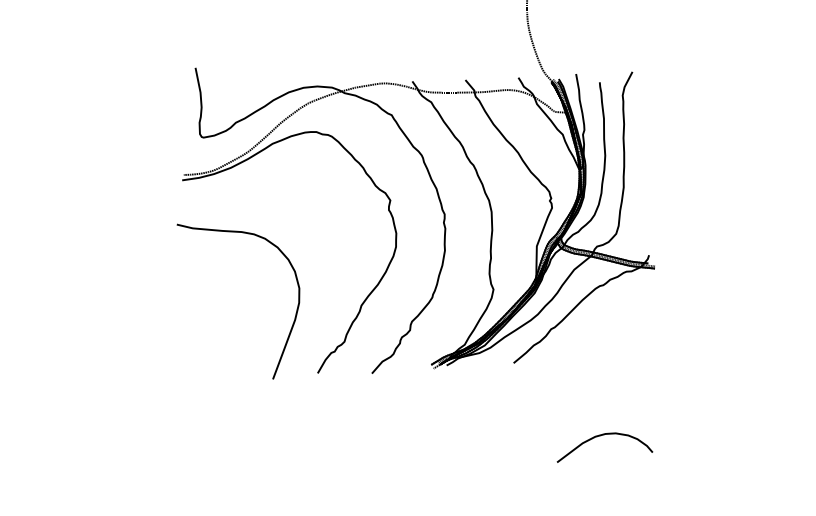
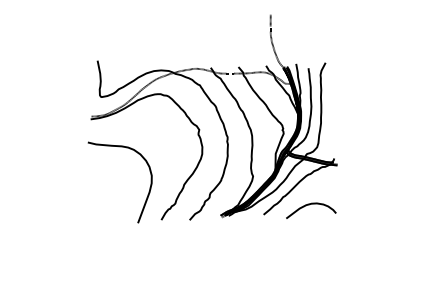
curve: (601, 437) -> (309, 205), moved

